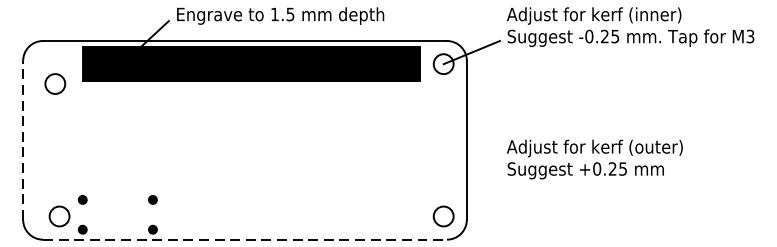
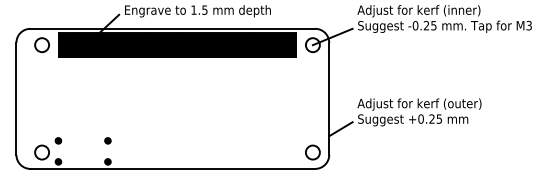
circle: (54, 83) -> (41, 44), moved
line: (23, 139) -> (16, 98), dashed -> solid
line: (482, 183) -> (340, 129), added
line: (245, 239) -> (173, 168), dashed -> solid

